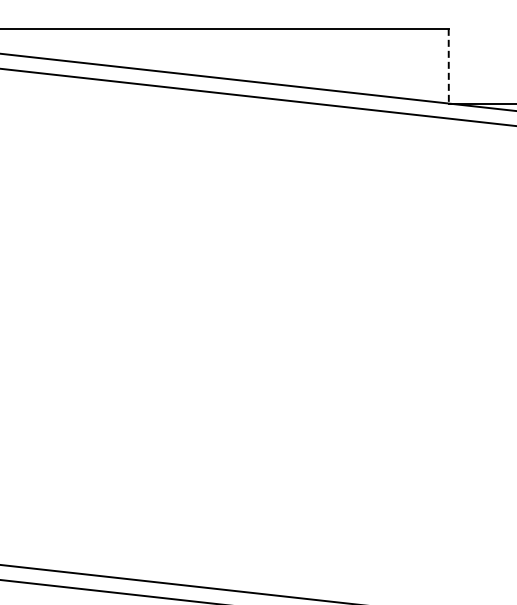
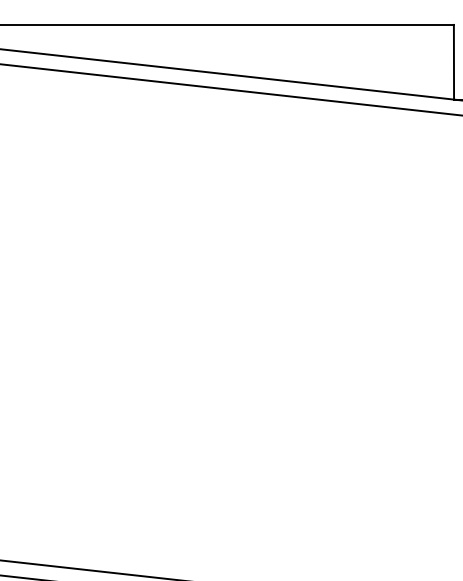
line: (448, 66) -> (453, 62), dashed -> solid

